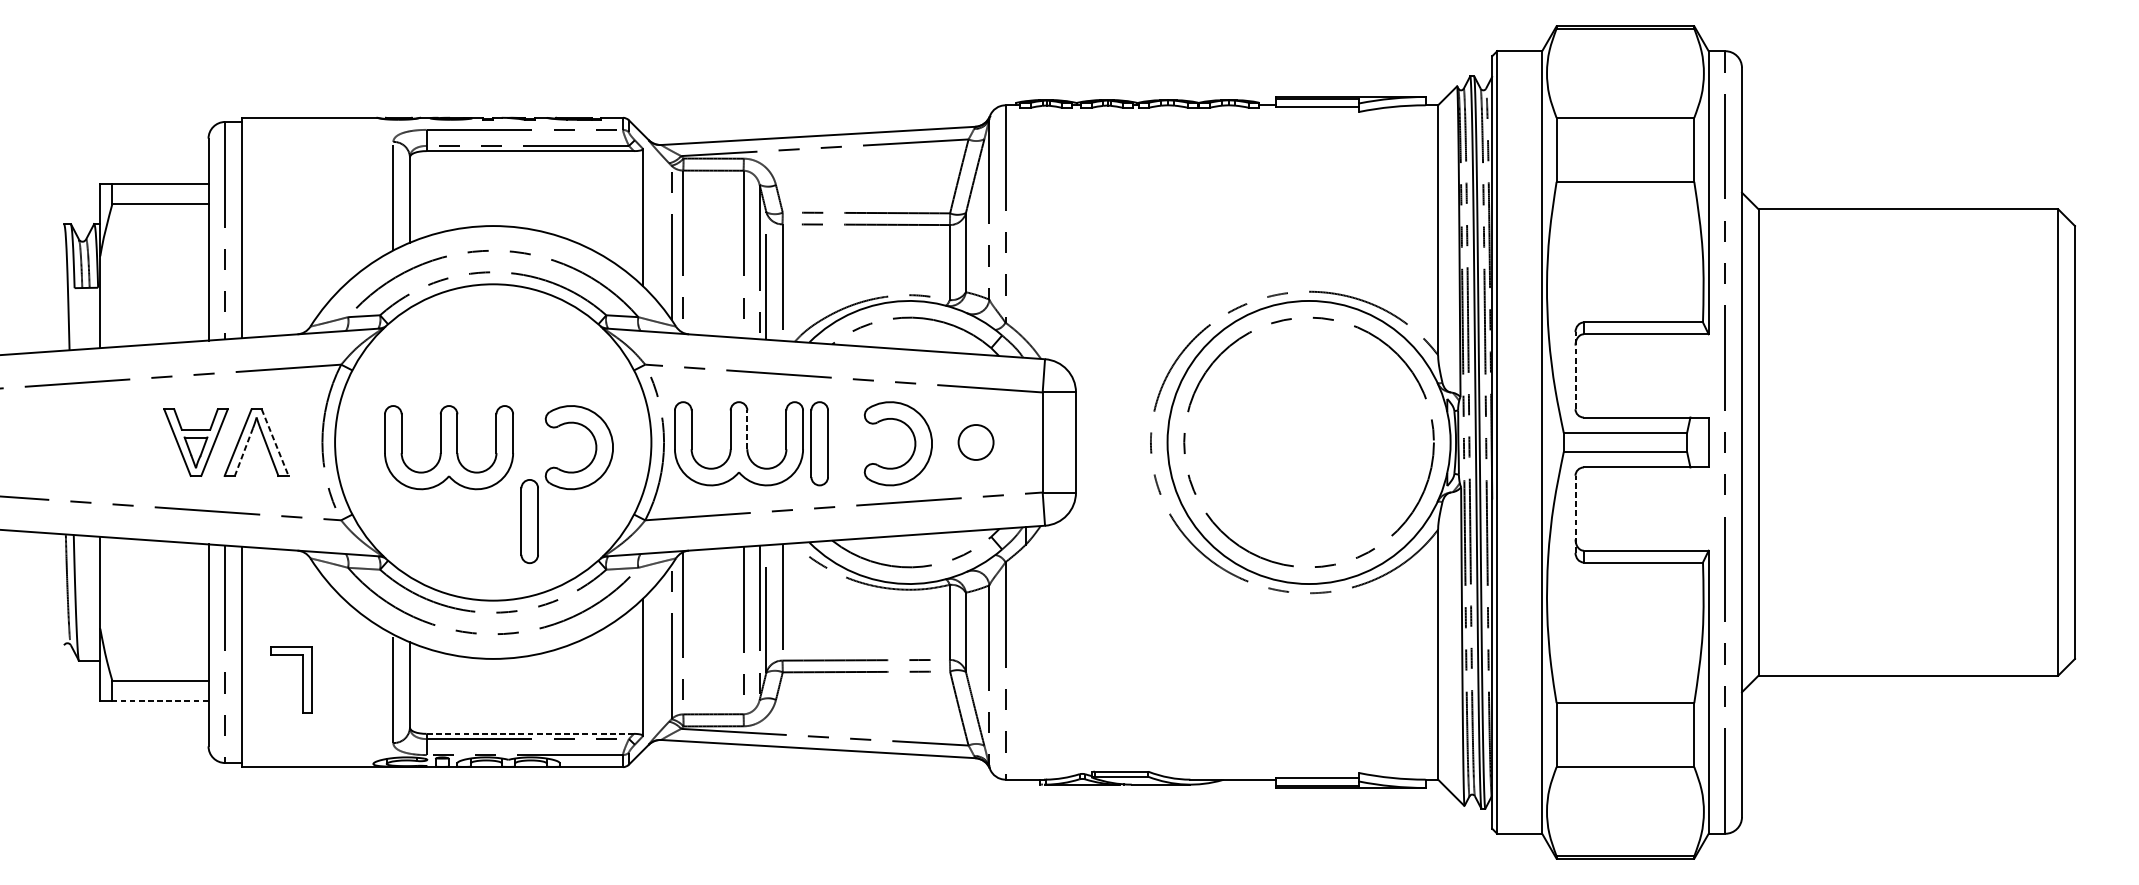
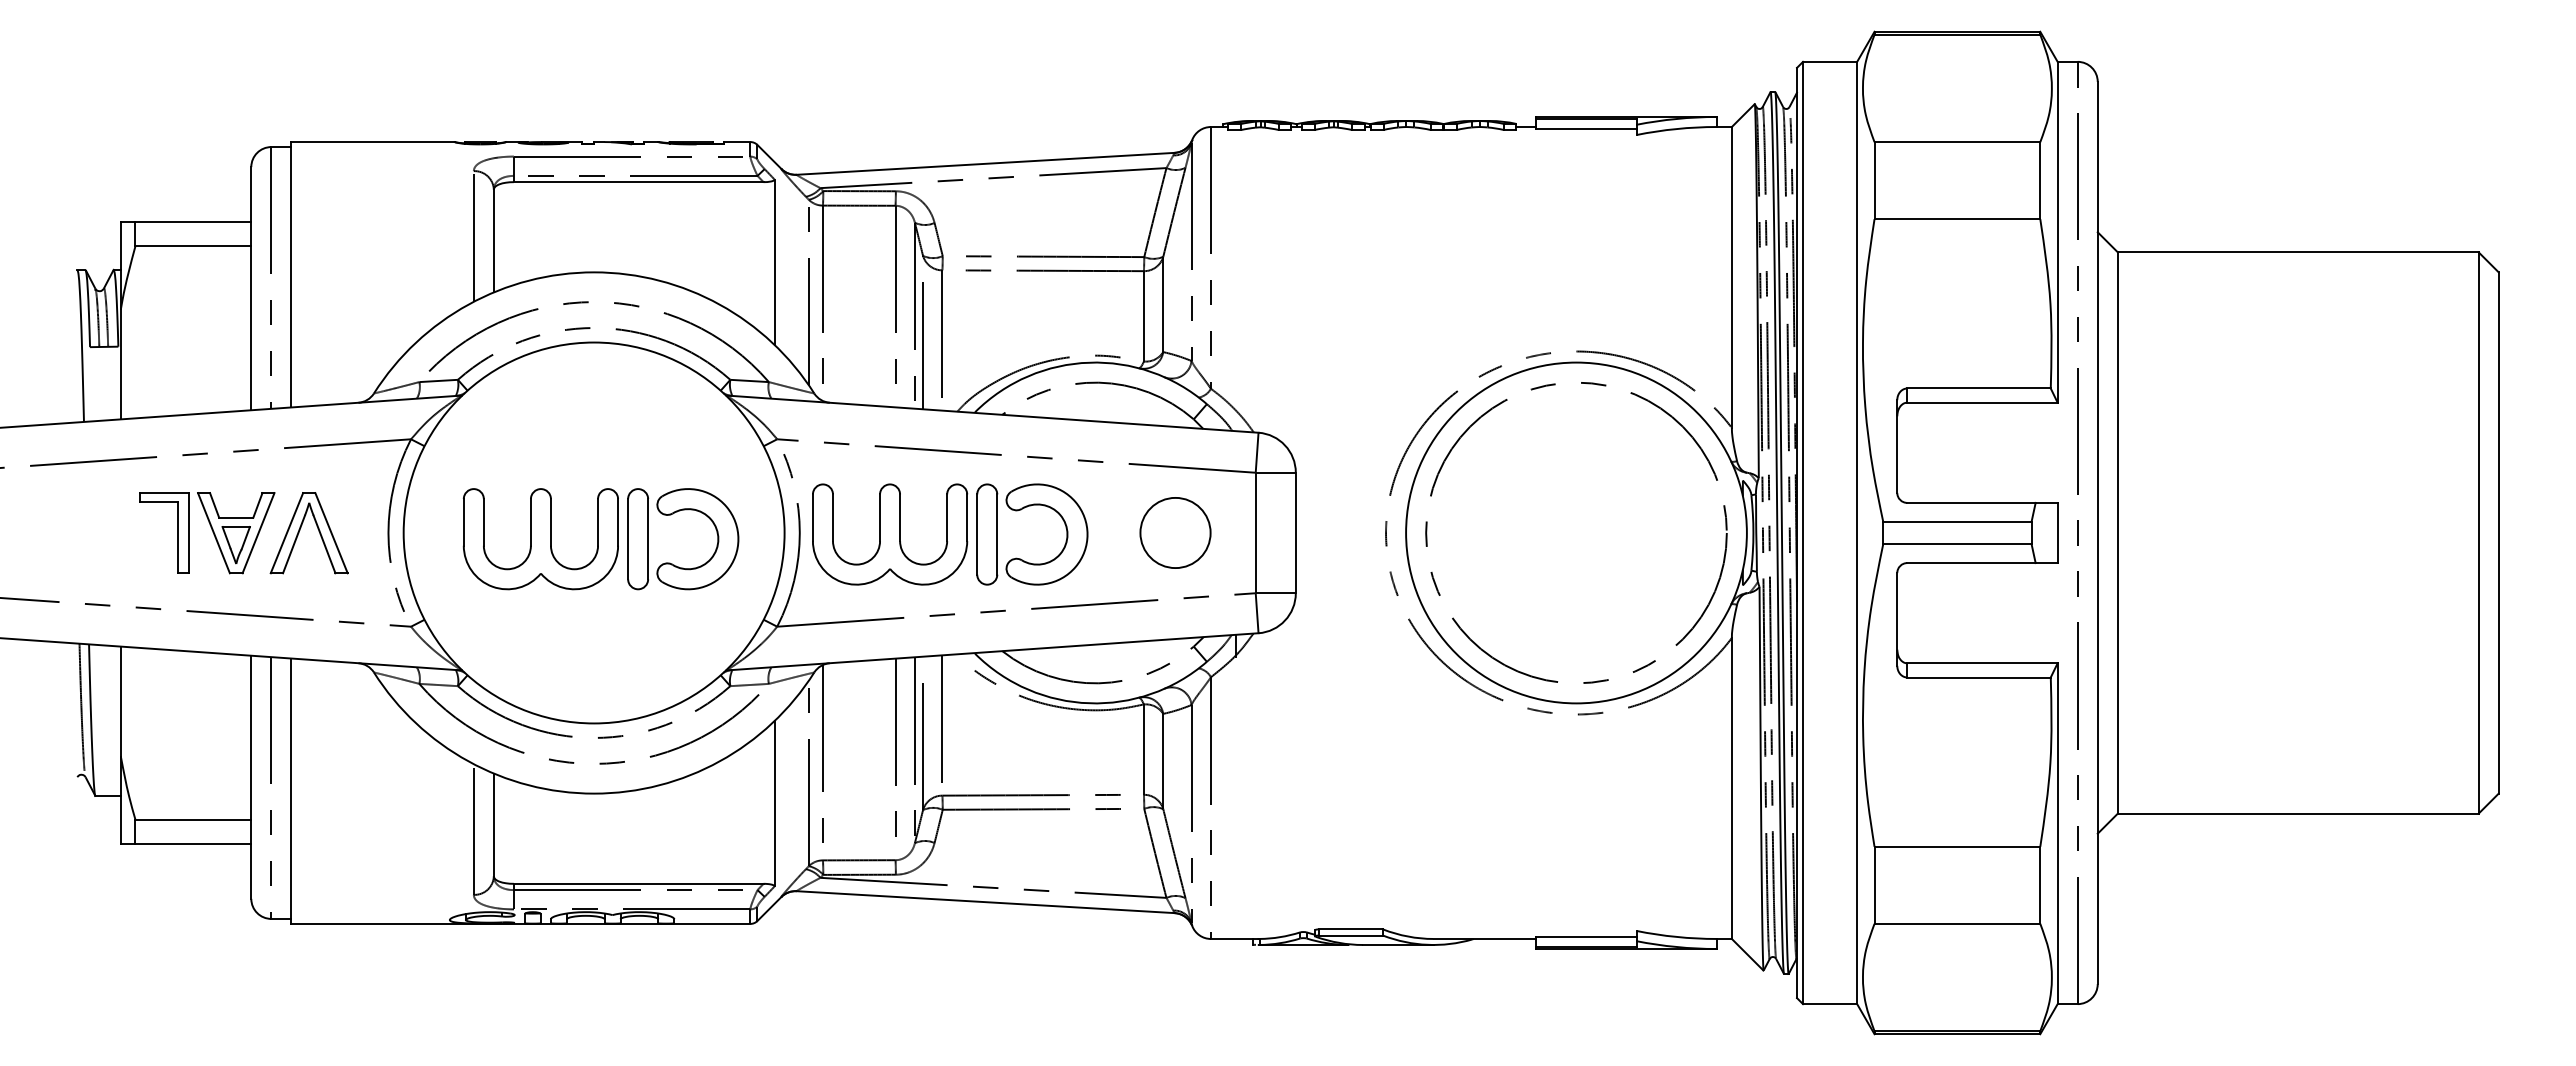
line: (1575, 370) -> (1897, 446), dashed -> solid
line: (747, 429) -> (900, 517), dashed -> solid
part: (913, 438) -> (1065, 528), moved
line: (275, 442) -> (331, 533), dashed -> solid
circle: (976, 442) -> (1175, 532), size x1.67
line: (243, 452) -> (293, 544), dashed -> solid
line: (1575, 513) -> (1897, 618), dashed -> solid
part: (529, 521) -> (637, 539), moved
part: (302, 679) -> (177, 532), moved
line: (160, 700) -> (193, 843), dashed -> solid
line: (530, 733) -> (638, 883), dashed -> solid

